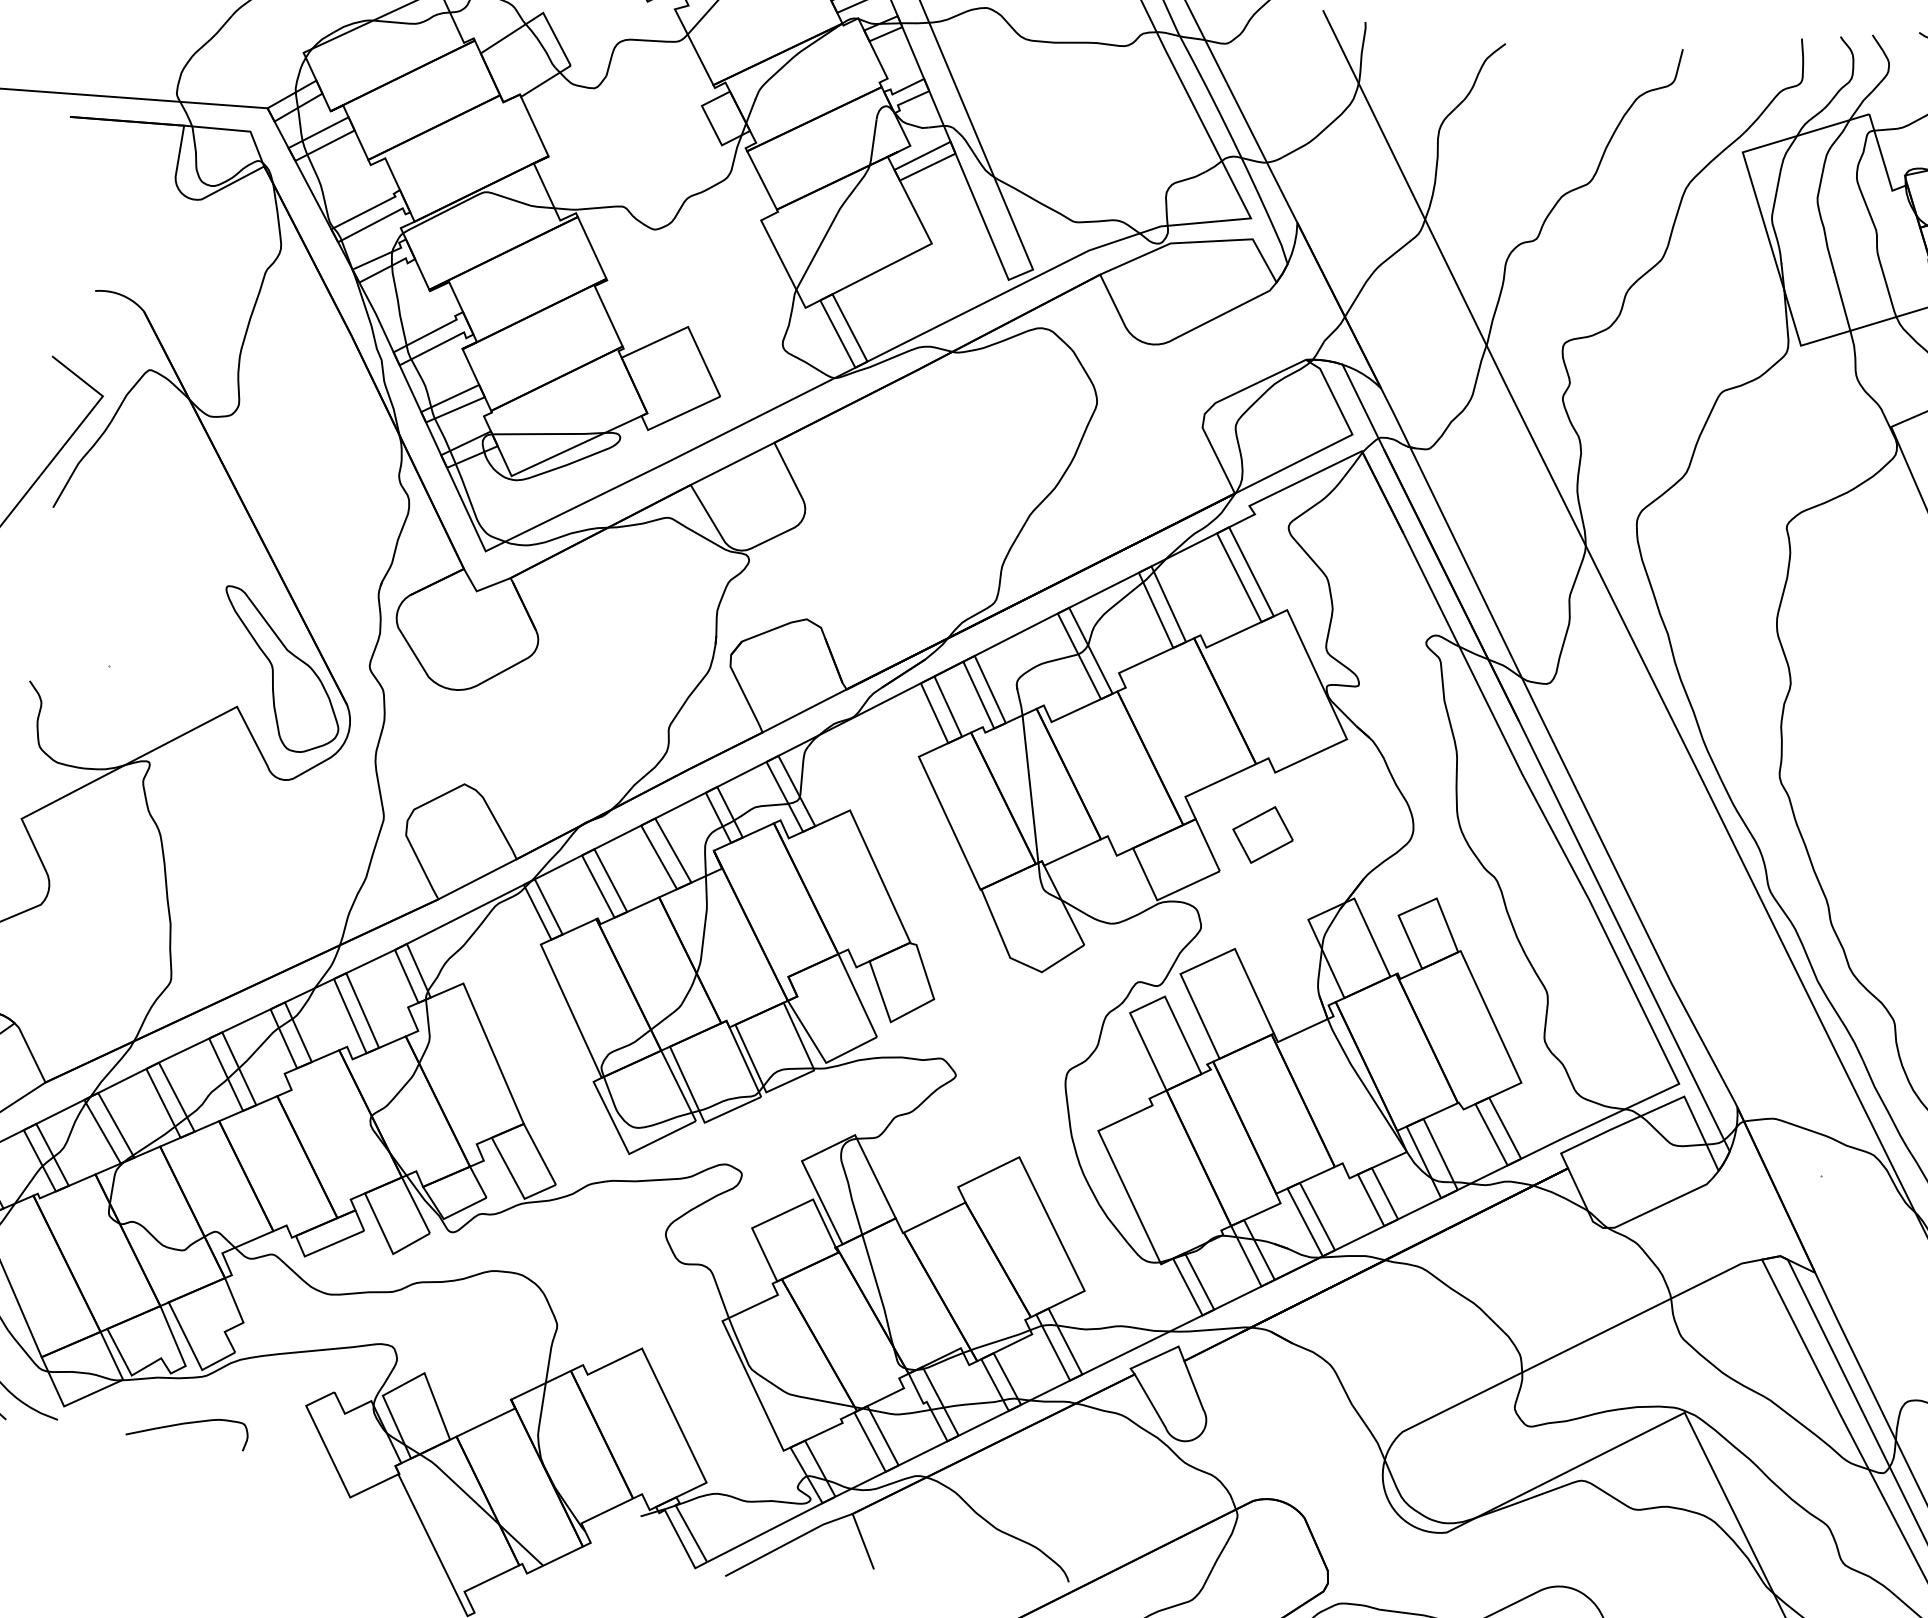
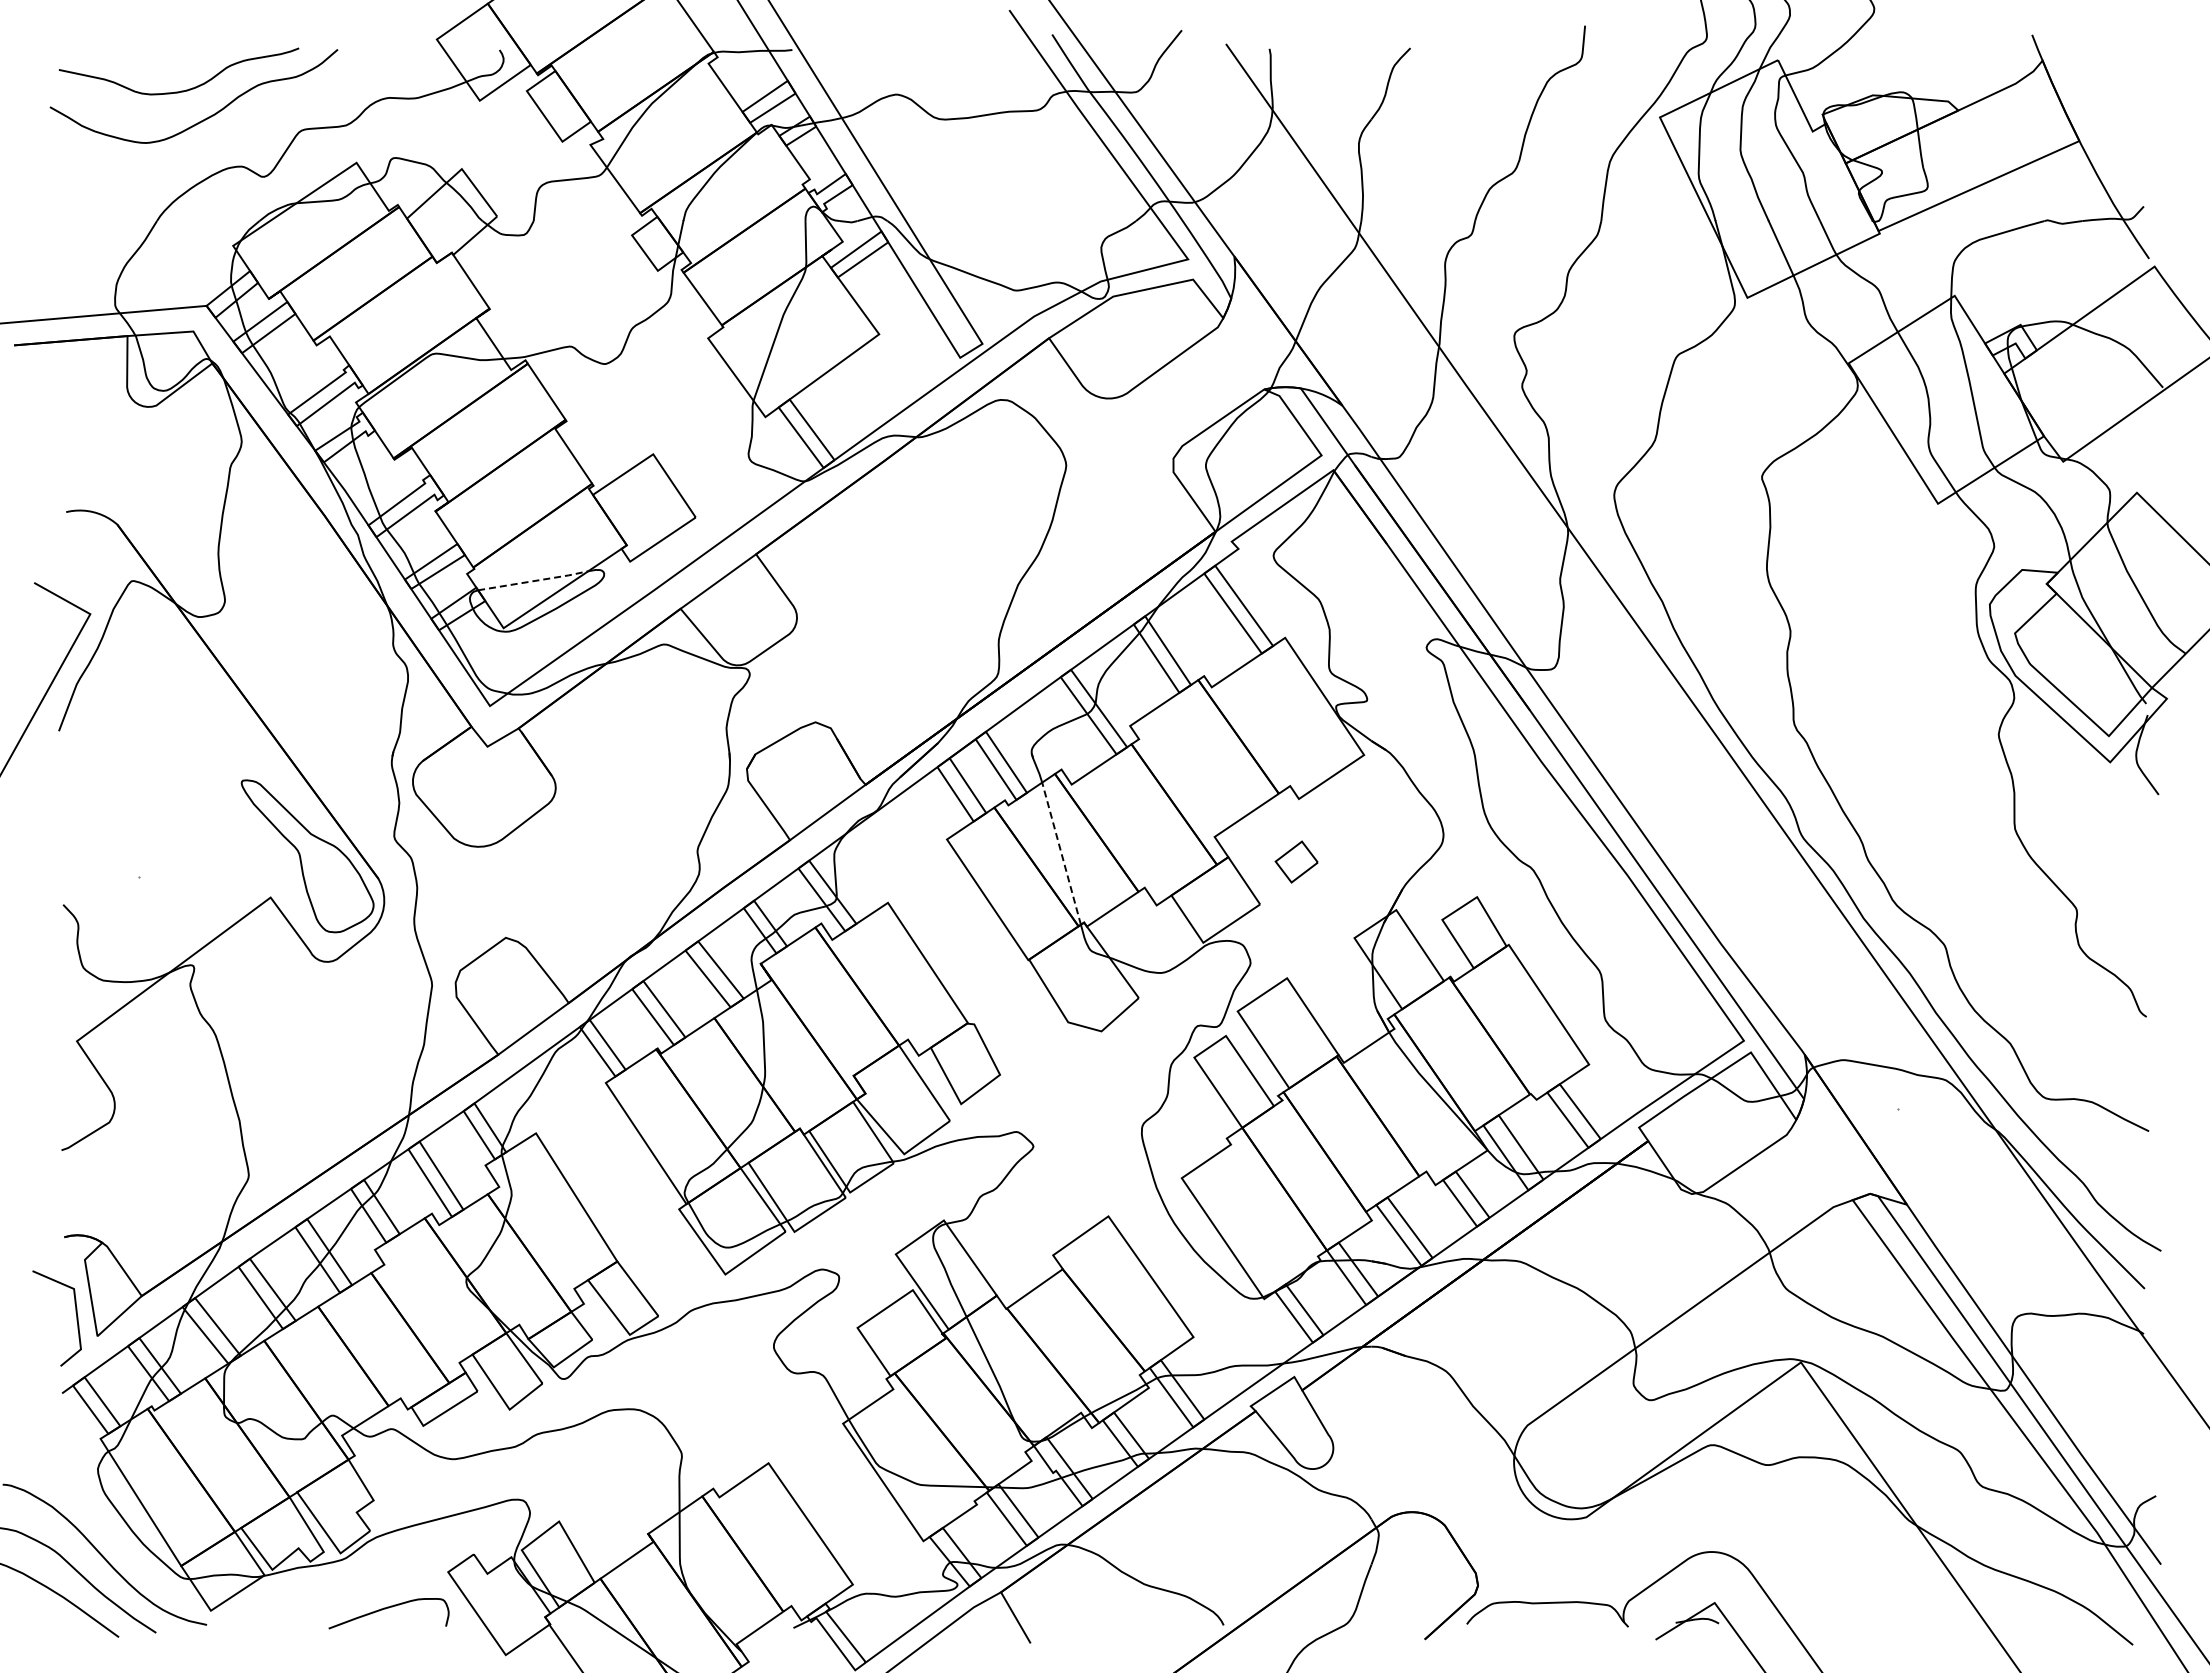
line: (549, 434) -> (534, 581), solid -> dashed
line: (1030, 788) -> (1061, 853), solid -> dashed
part: (1262, 834) -> (1296, 861), size x0.7
curve: (188, 1424) -> (388, 1608), moved

